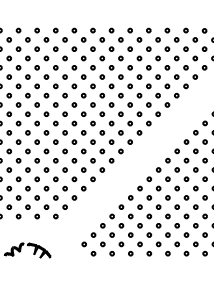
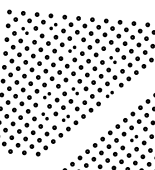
part: (60, 44) -> (53, 26), size x0.6
part: (22, 53) -> (24, 30), size x0.6
part: (88, 72) -> (72, 49), size x0.6
part: (143, 81) -> (112, 59), size x0.6
part: (97, 127) -> (75, 90), size x0.6
part: (143, 127) -> (109, 93), size x0.6
part: (60, 137) -> (47, 95), size x0.6
part: (60, 165) -> (45, 116), size x0.6
part: (88, 165) -> (65, 118), size x0.6
part: (181, 183) -> (133, 138), size x0.6

